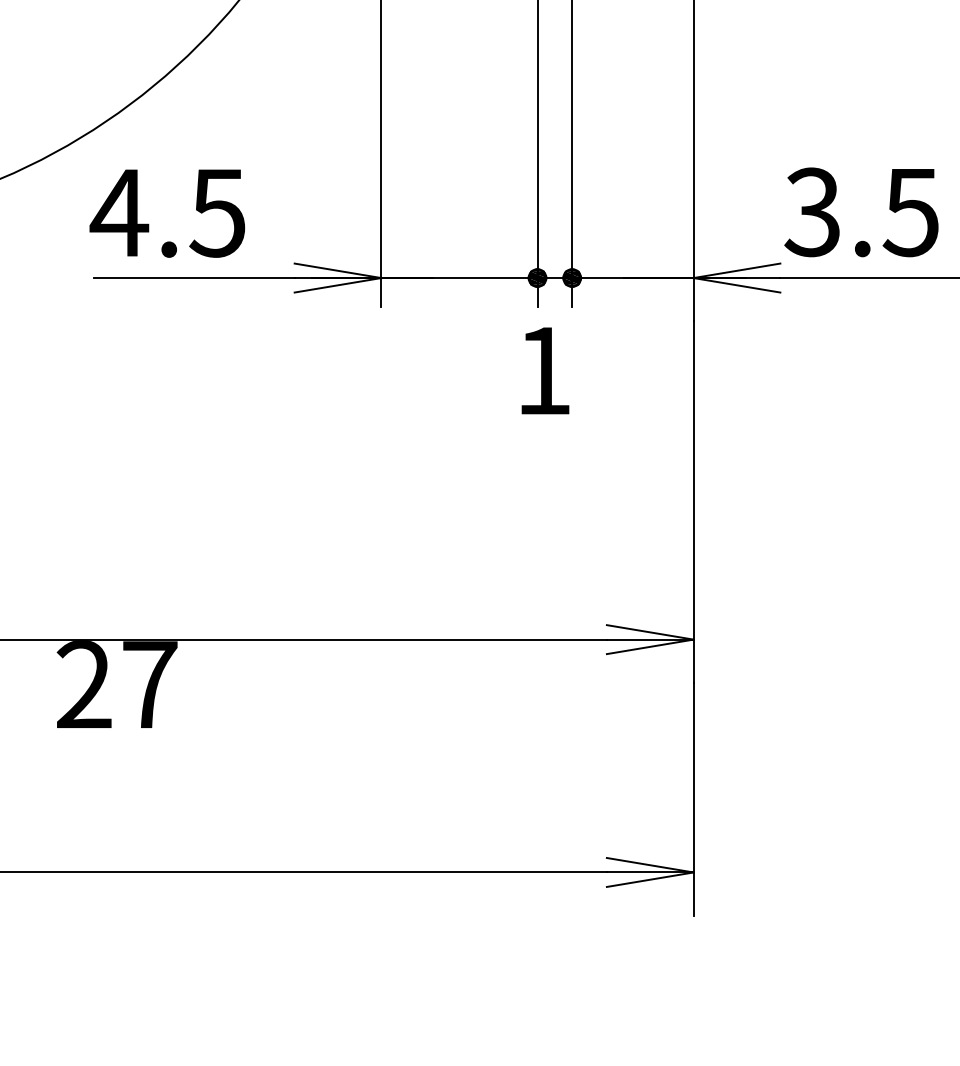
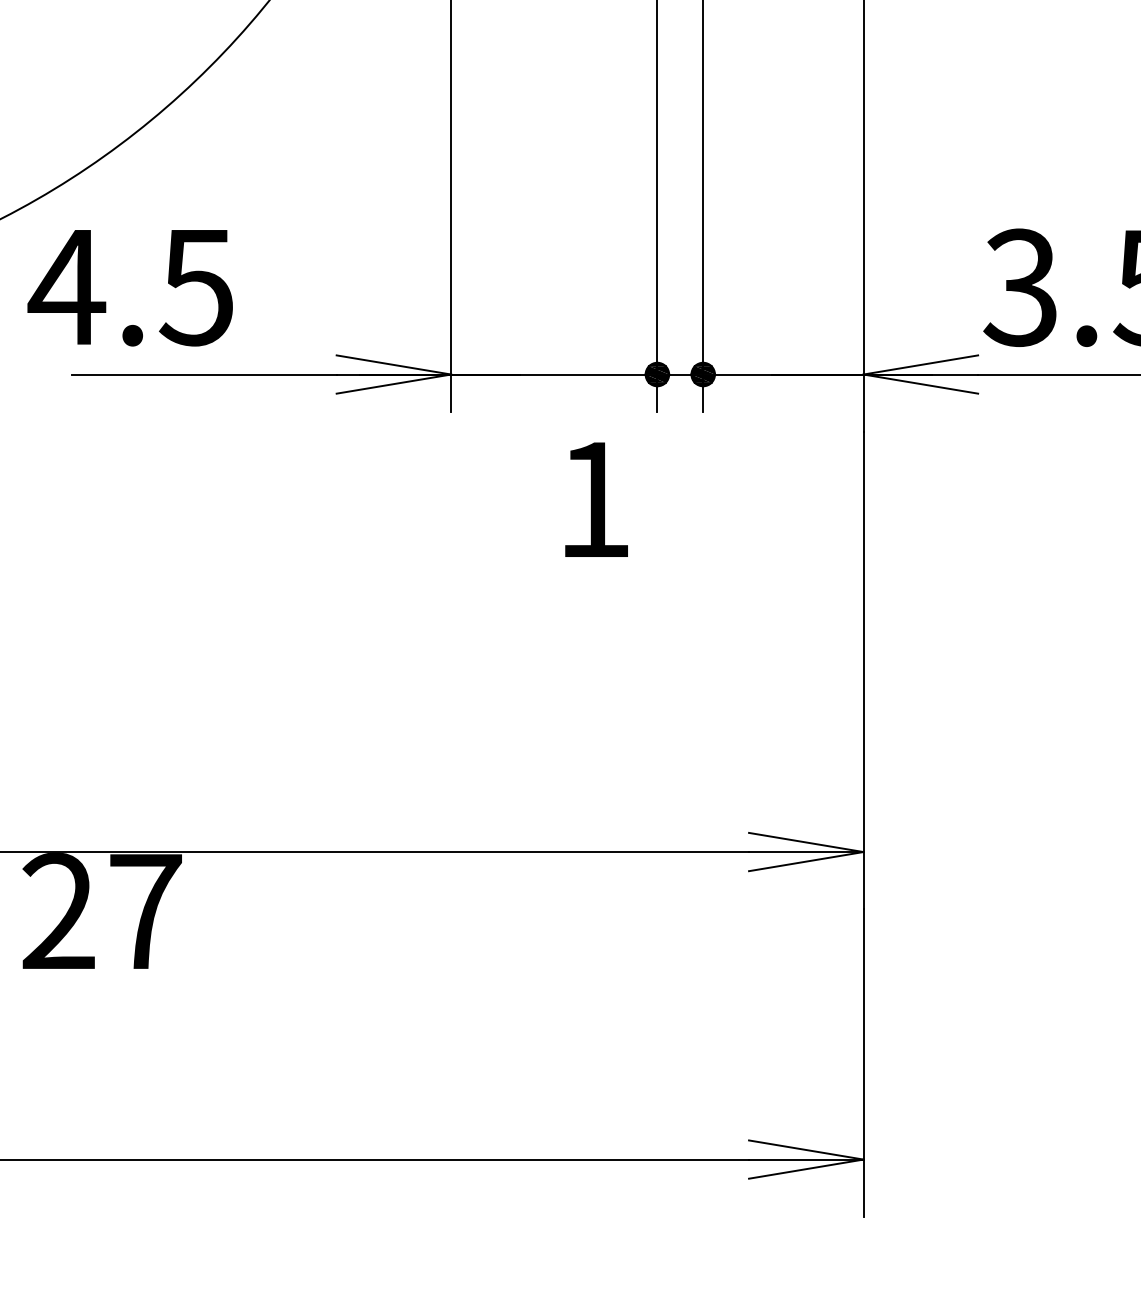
text: (167, 213) -> (130, 287), moved
text: (545, 370) -> (596, 499), moved

